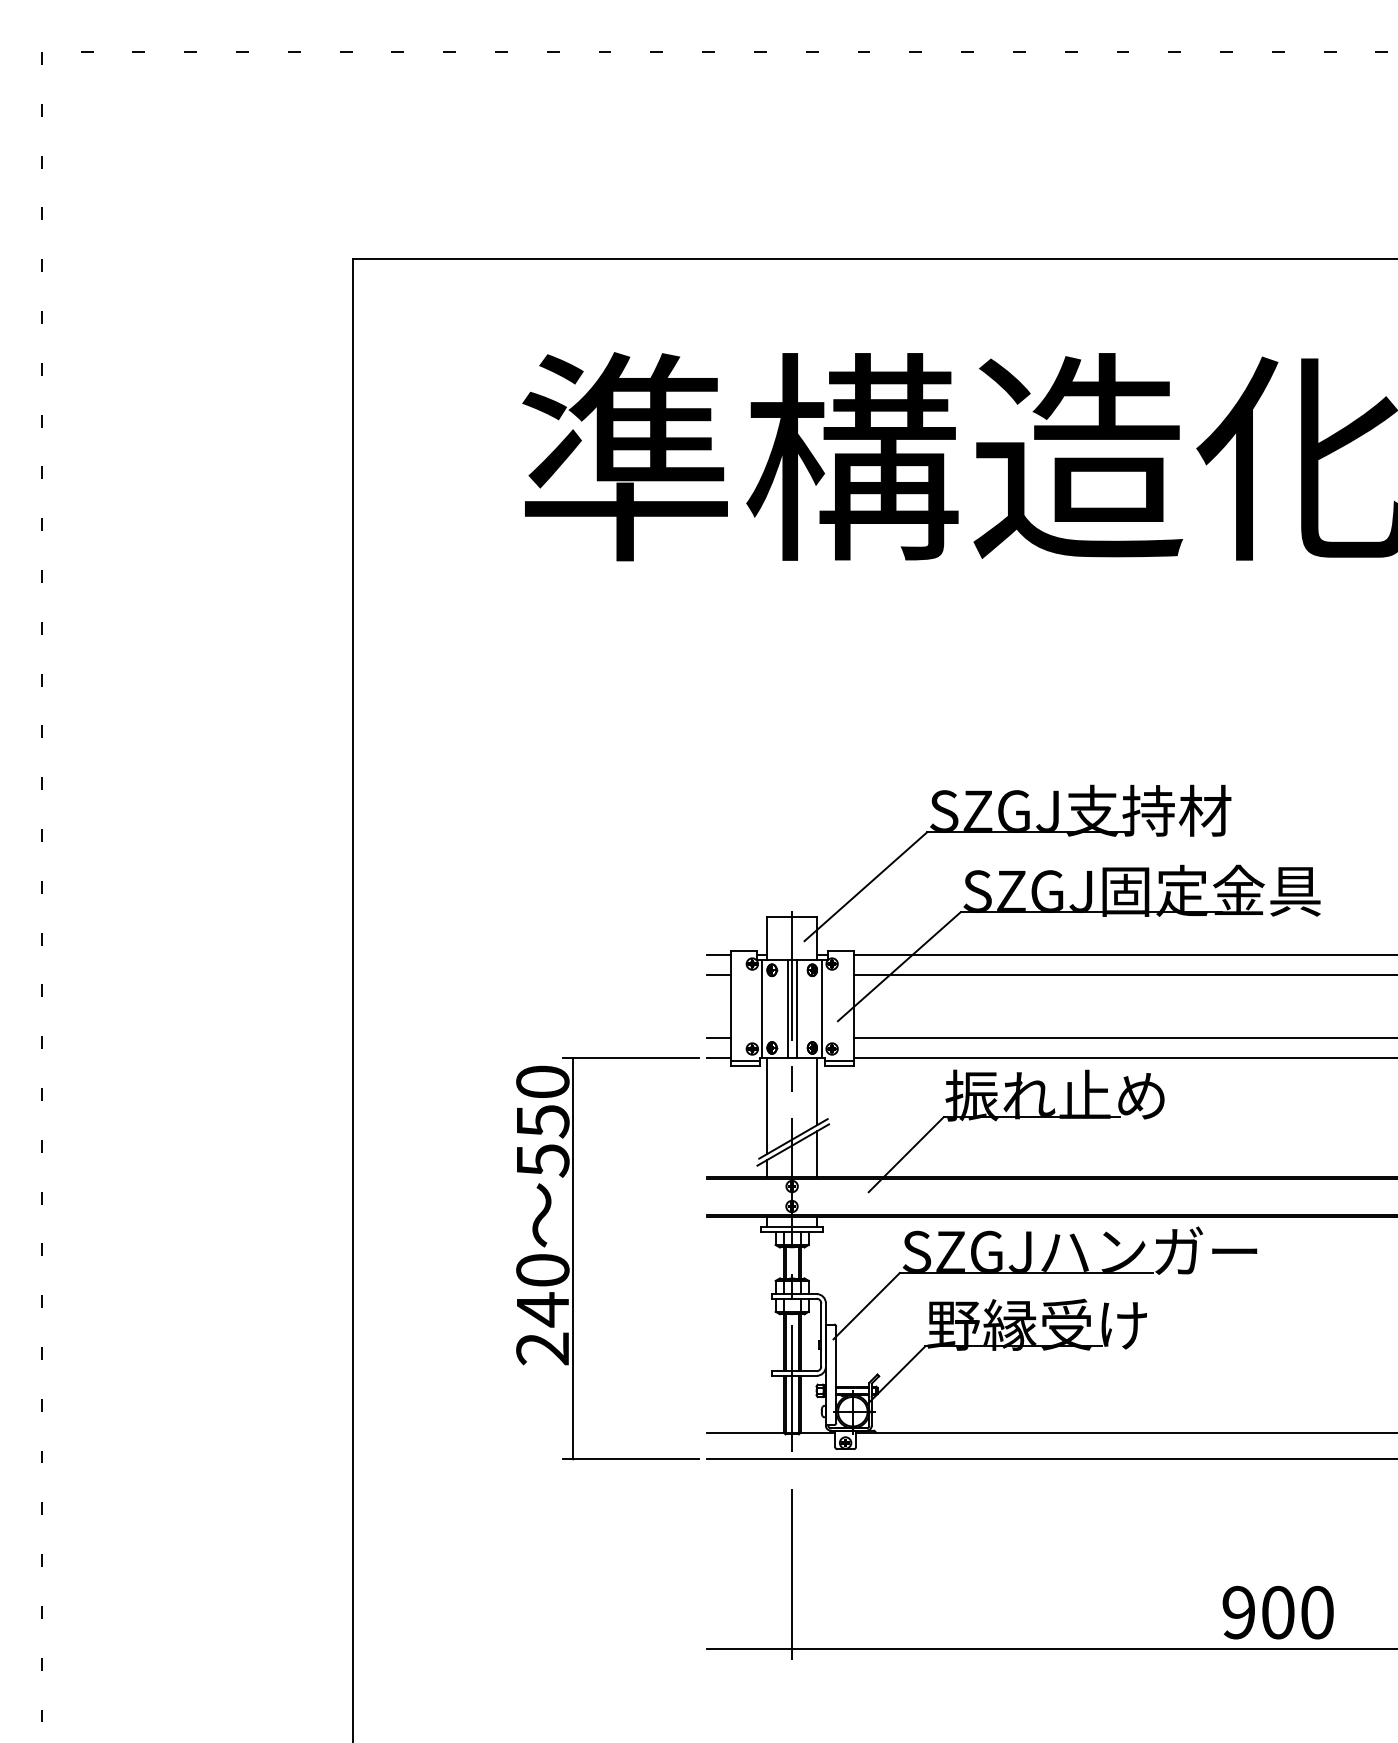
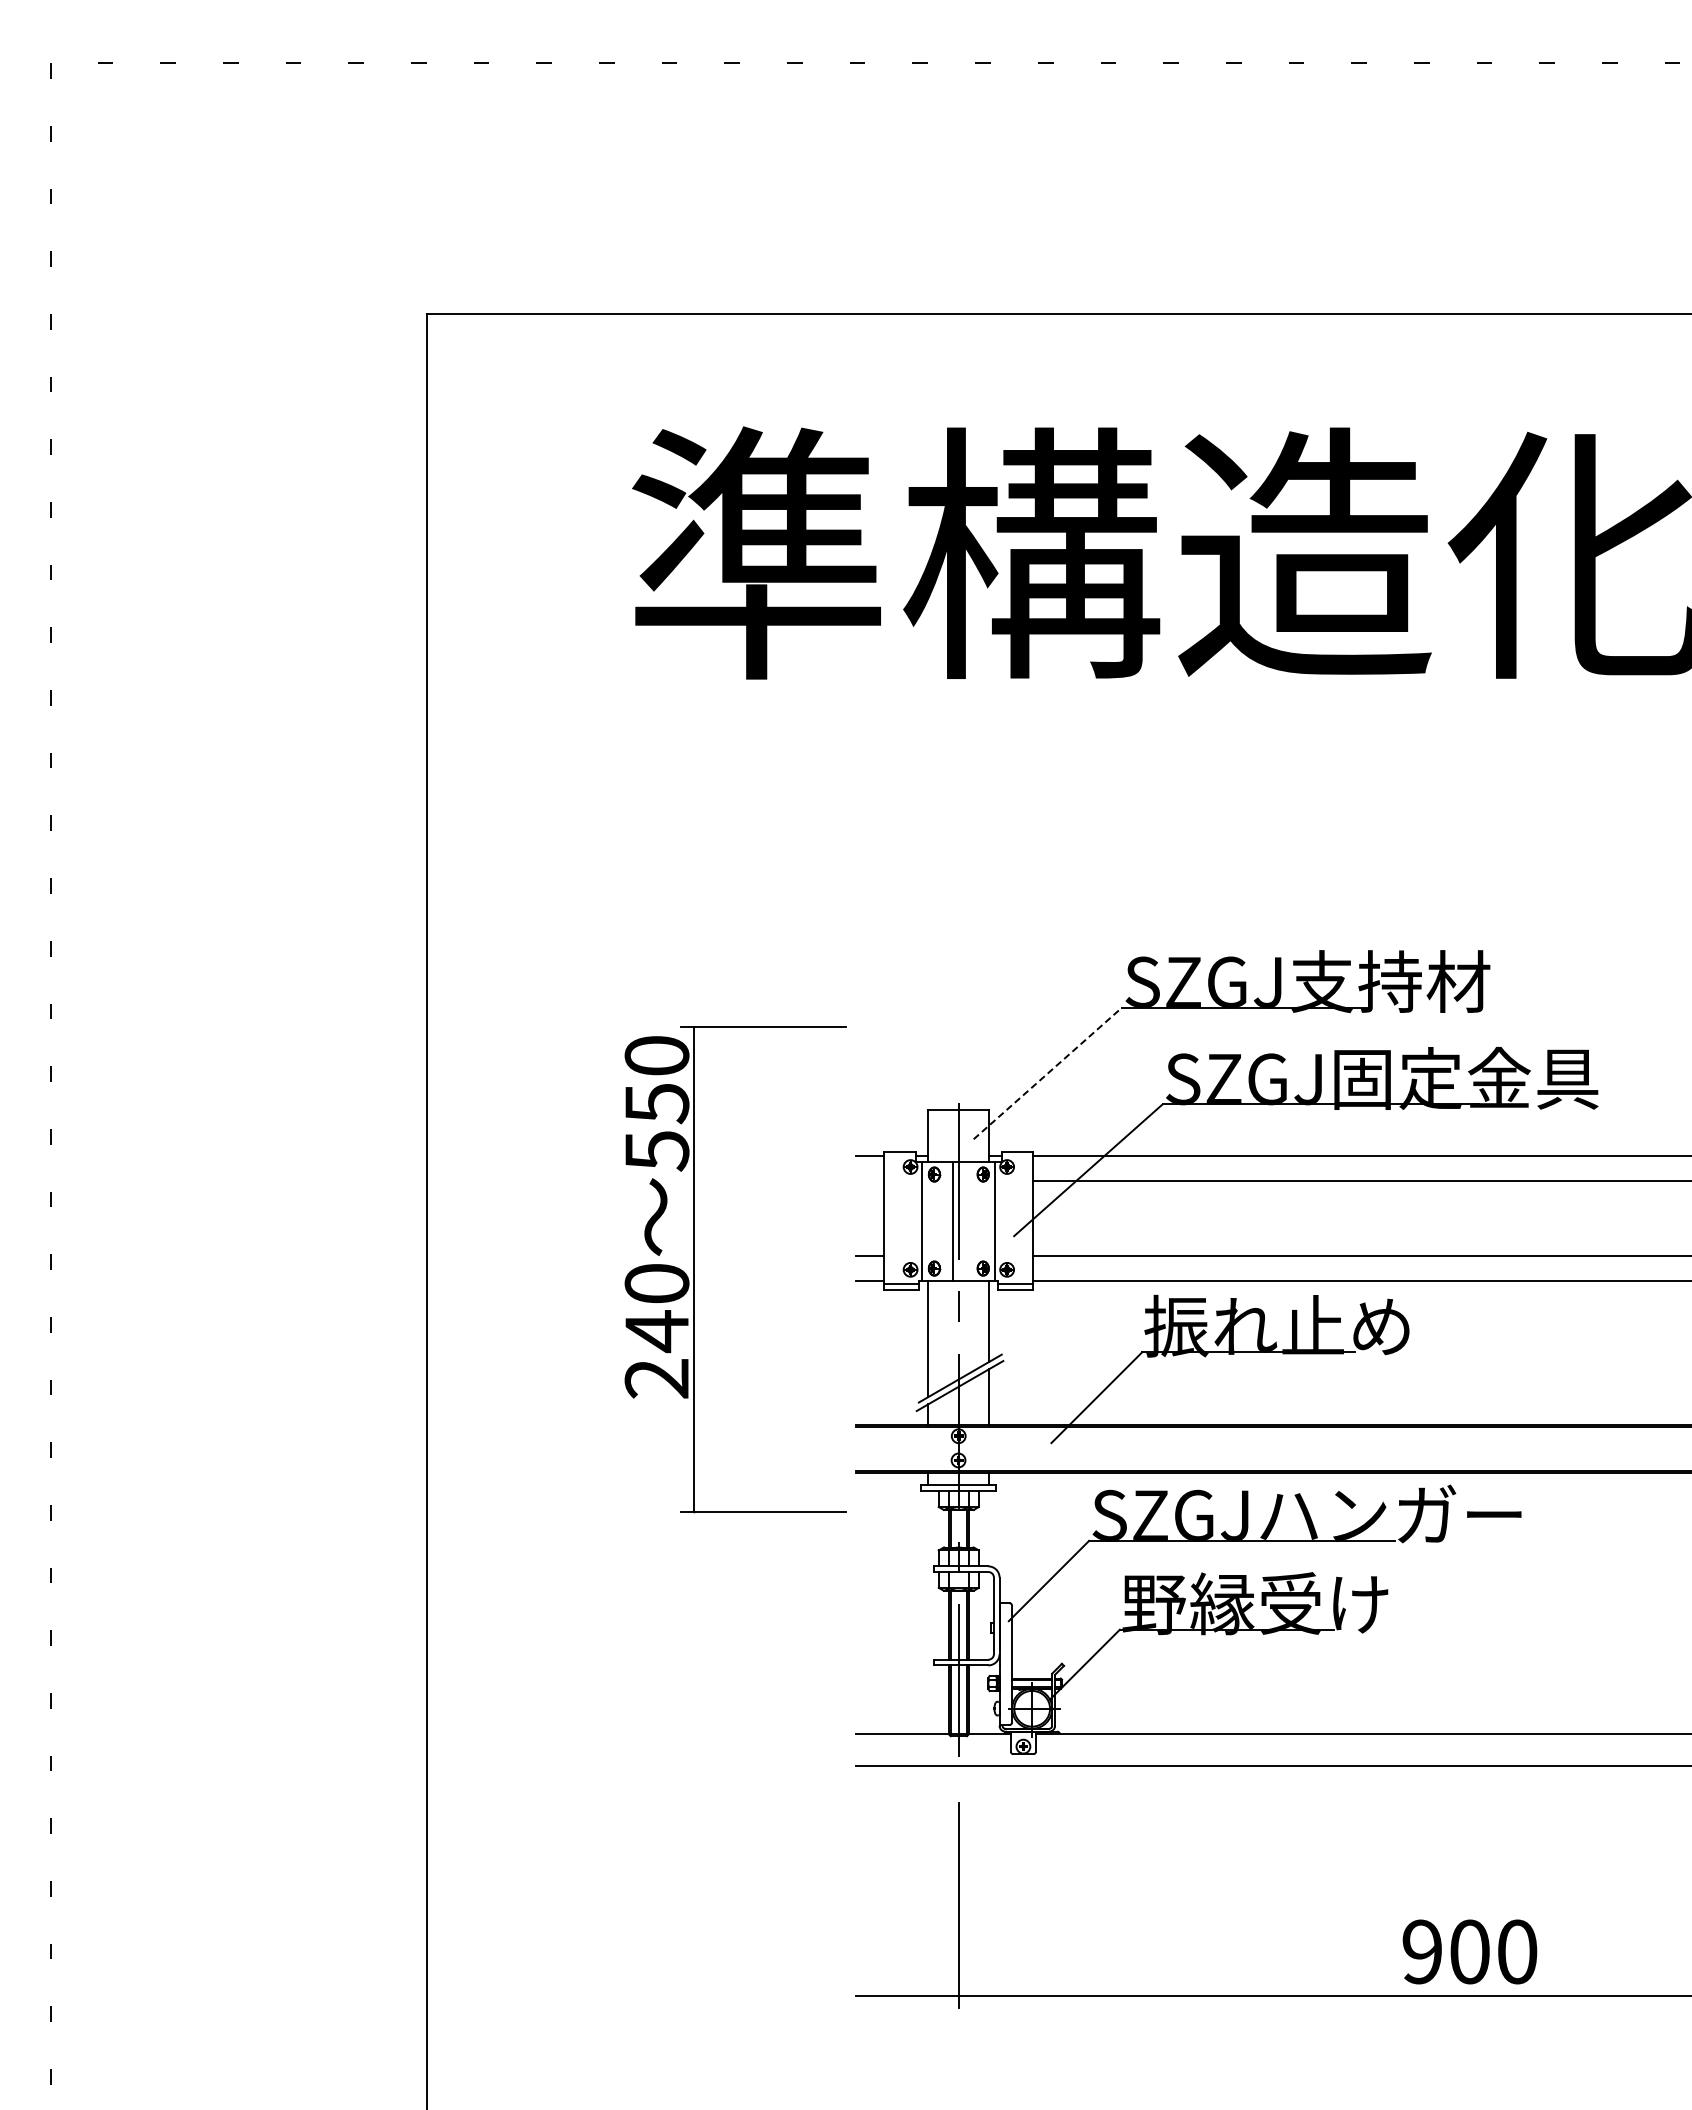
line: (866, 886) -> (1048, 1073), solid -> dashed
line: (718, 975) -> (869, 1180), removed
line: (796, 1009) -> (964, 1221), removed
part: (573, 1258) -> (694, 1269), moved
text: (1277, 1612) -> (1469, 1951), moved

